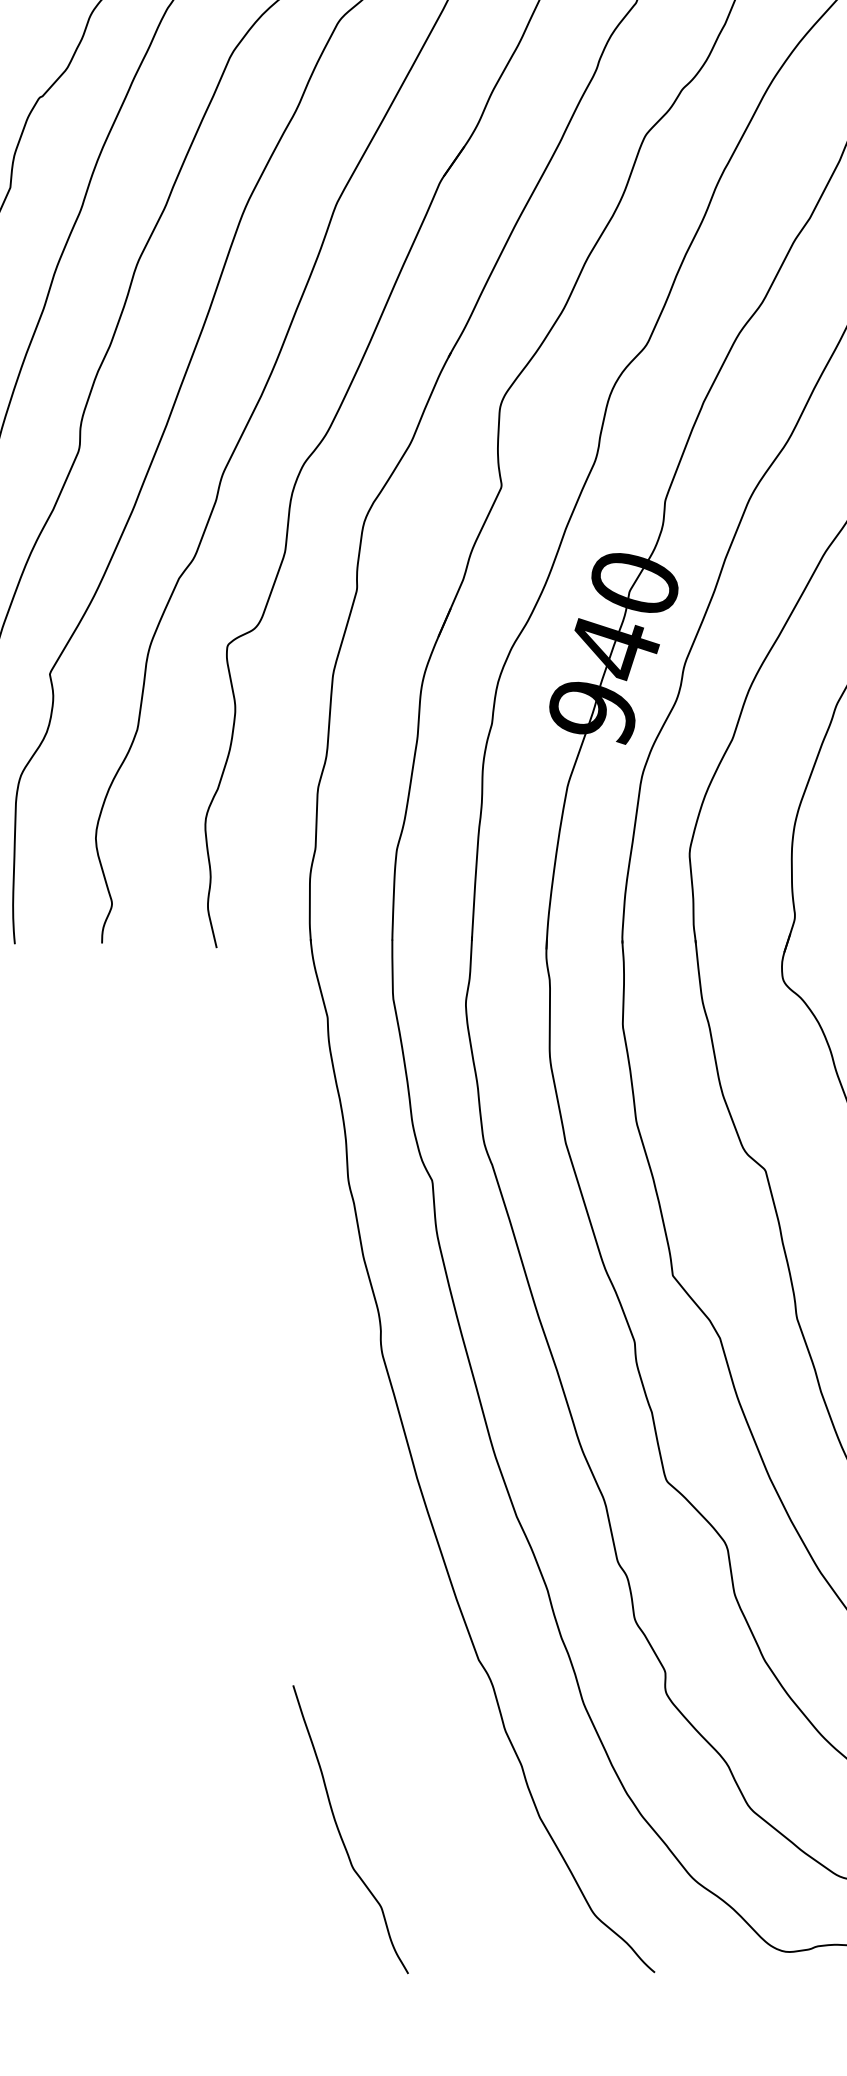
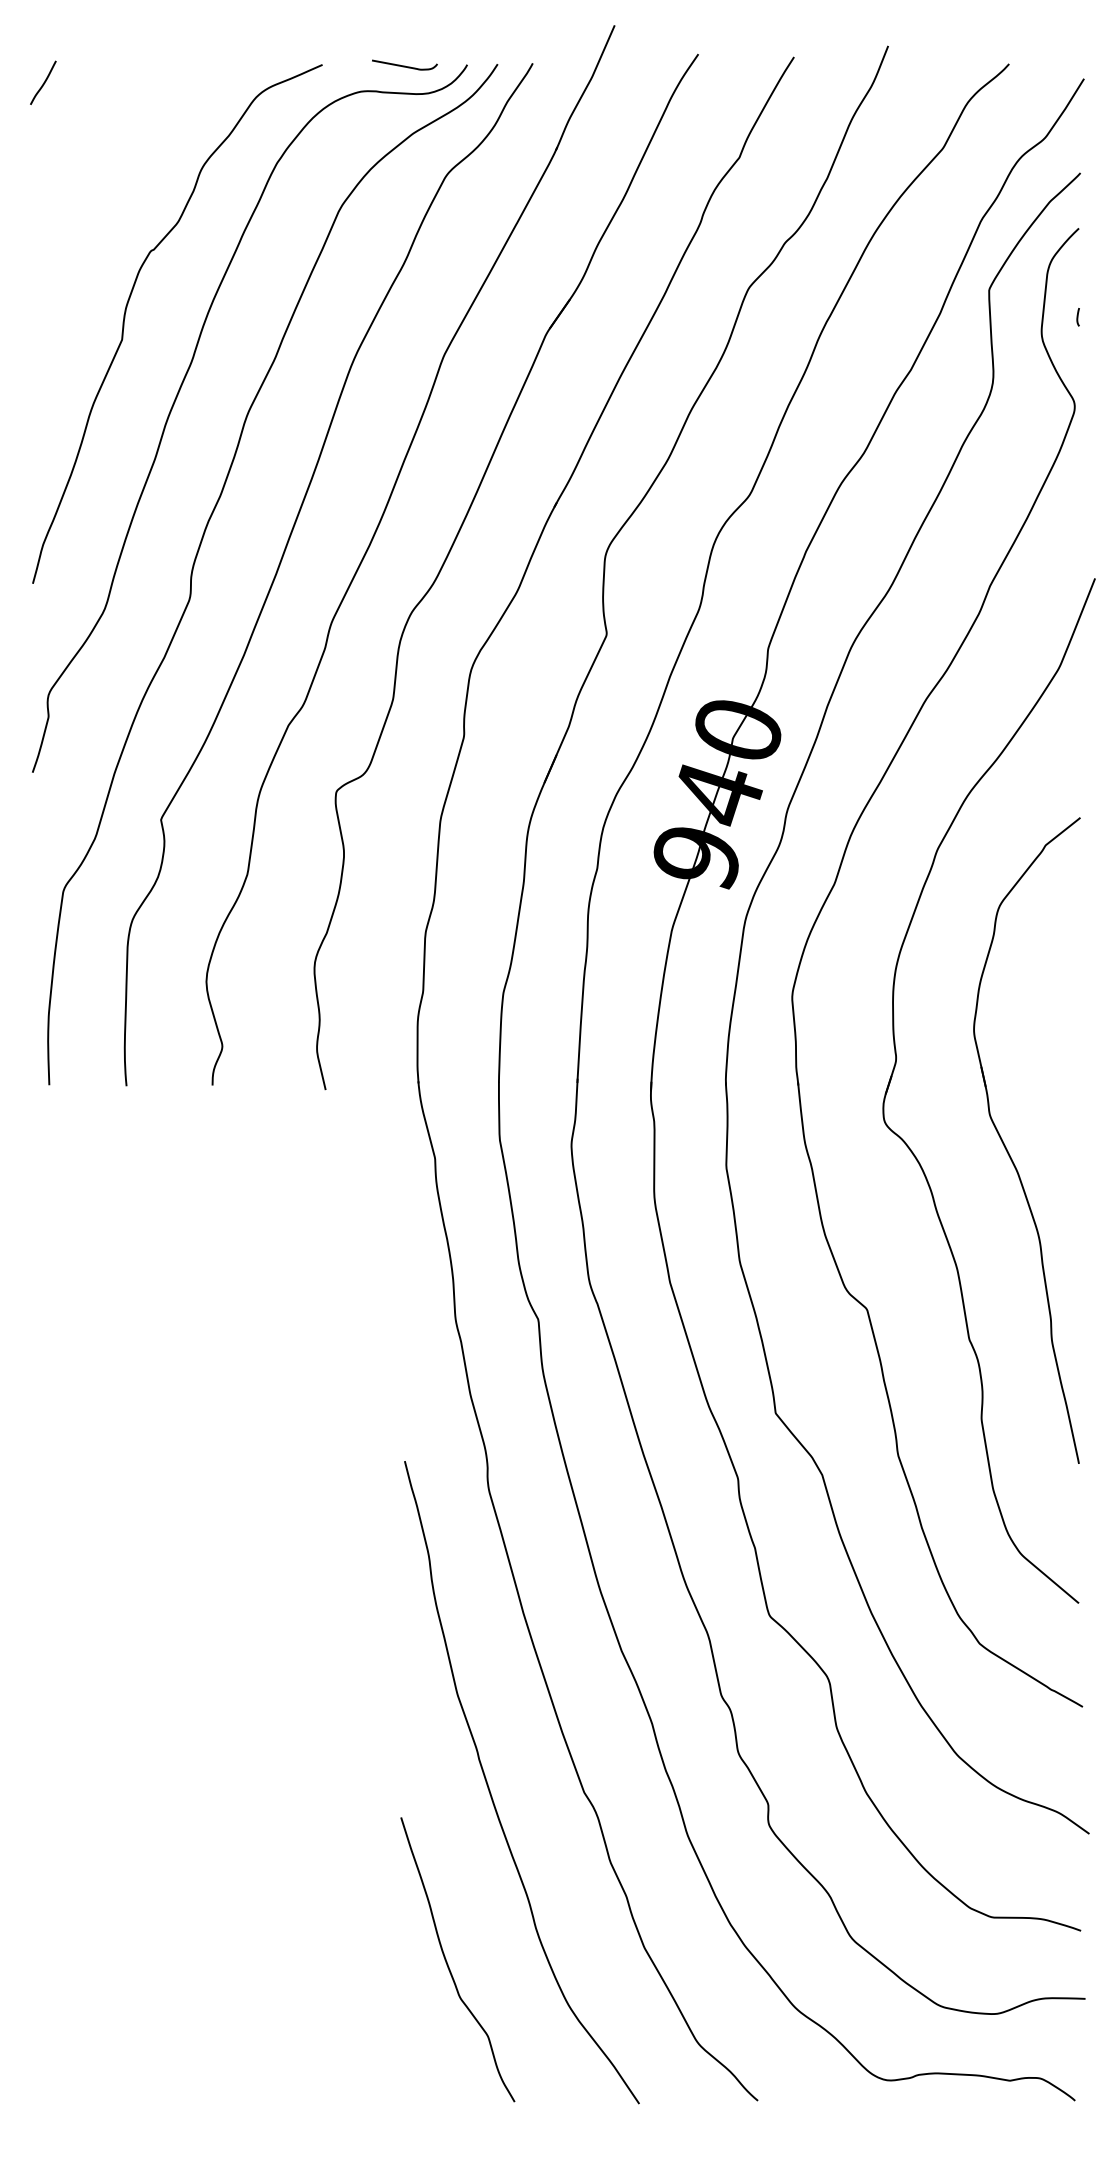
curve: (384, 1661) -> (491, 1793), added

